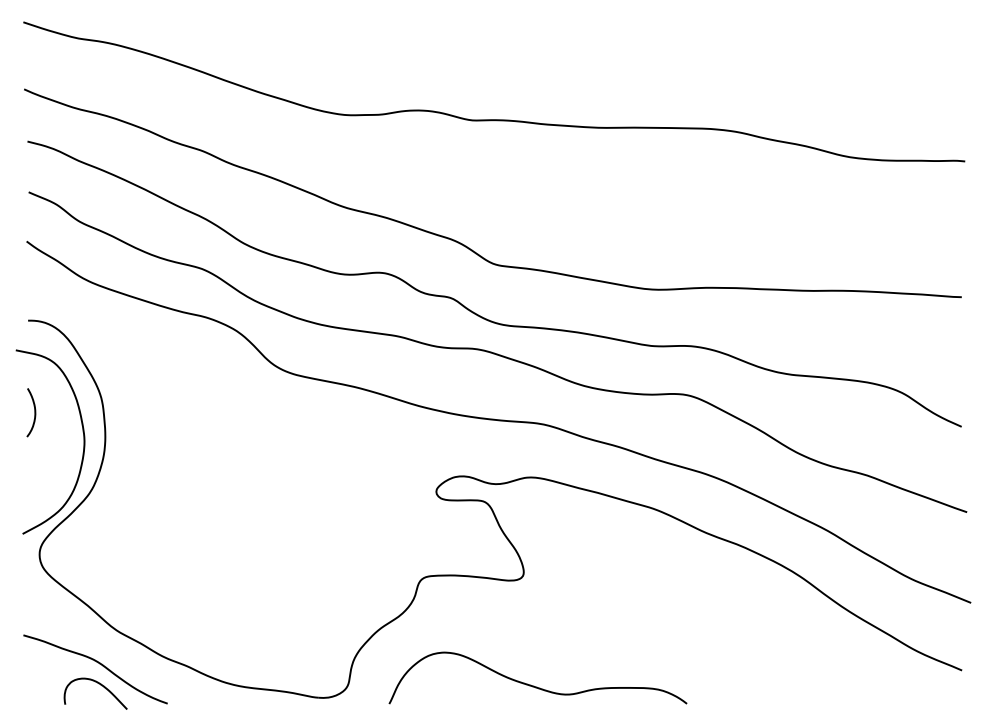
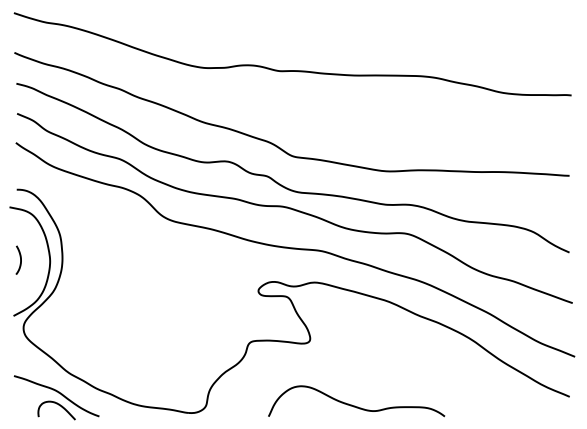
curve: (34, 411) -> (20, 259), moved
curve: (536, 685) -> (355, 405), moved

